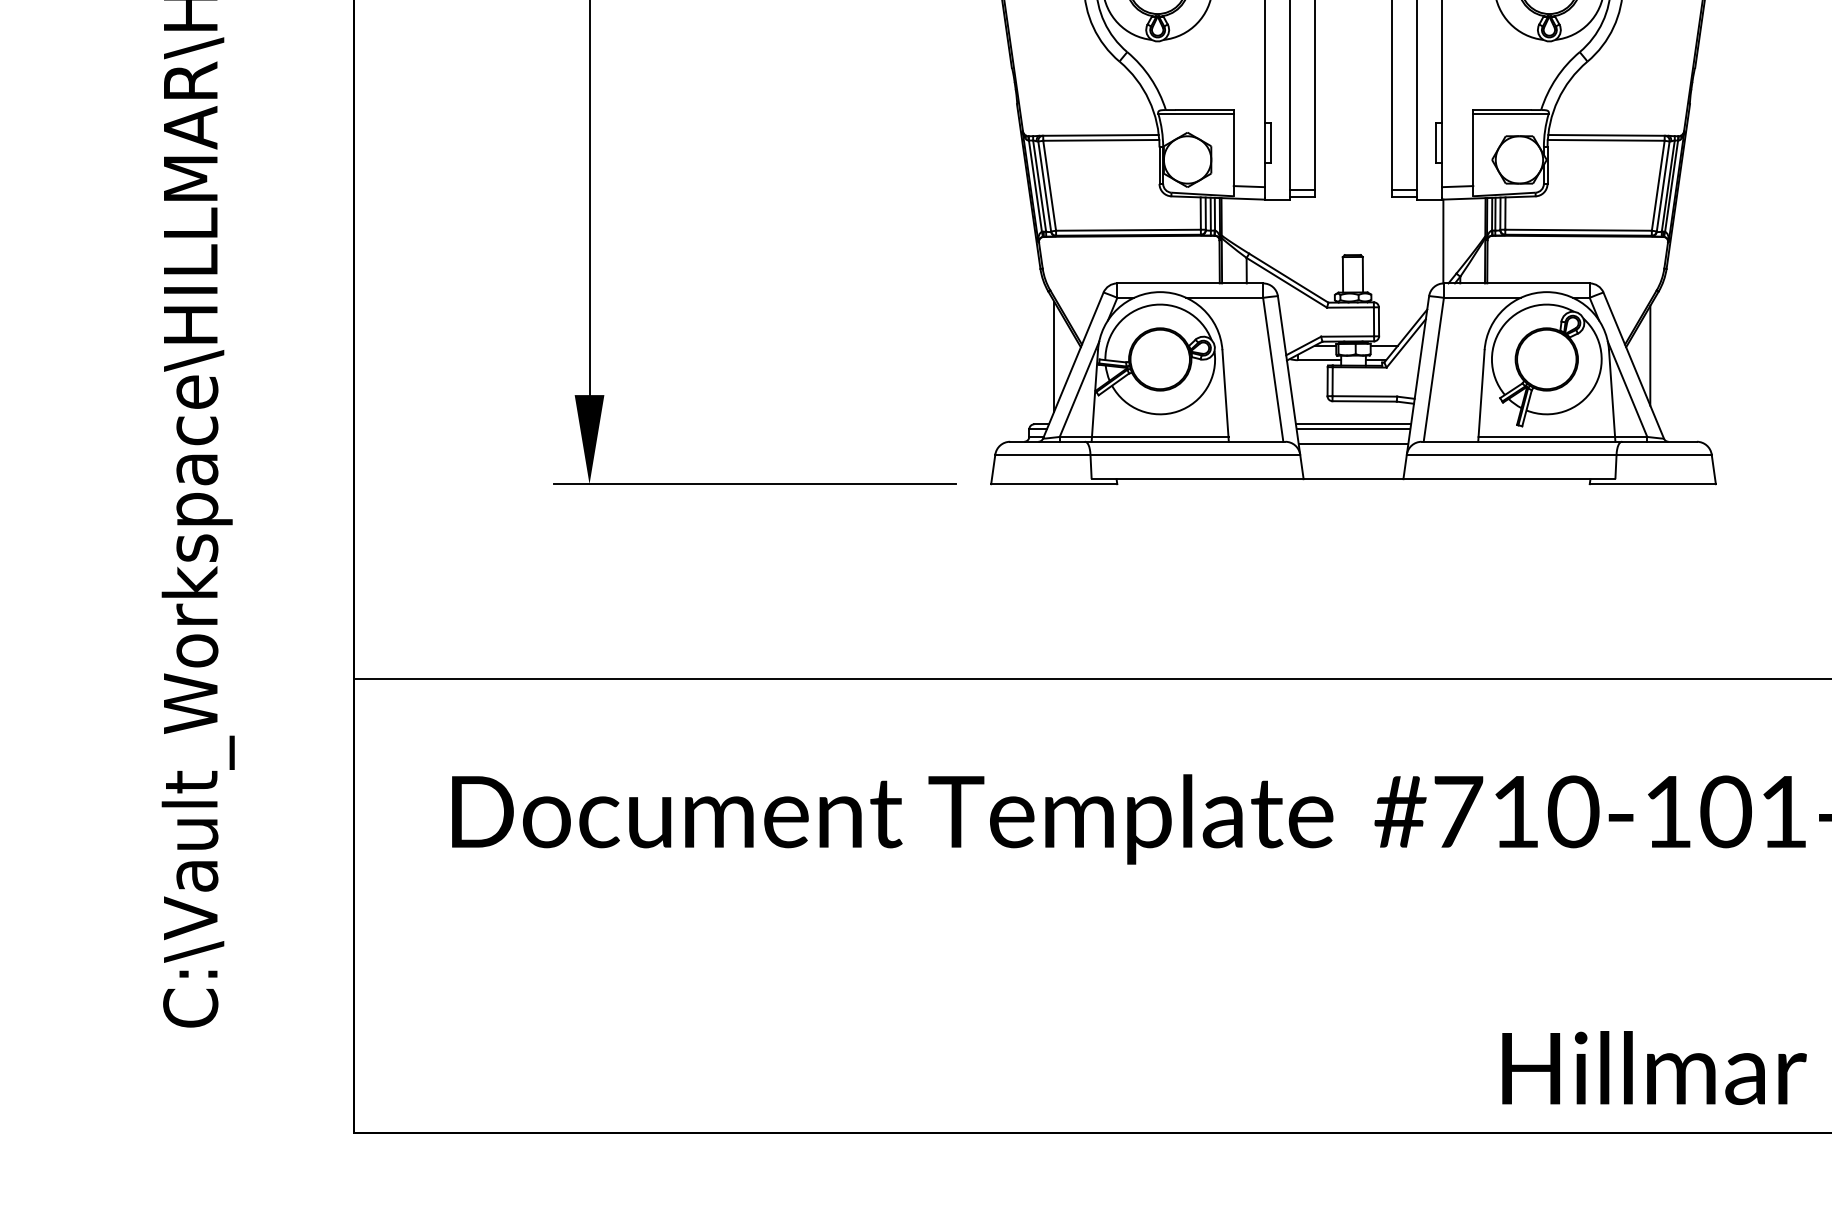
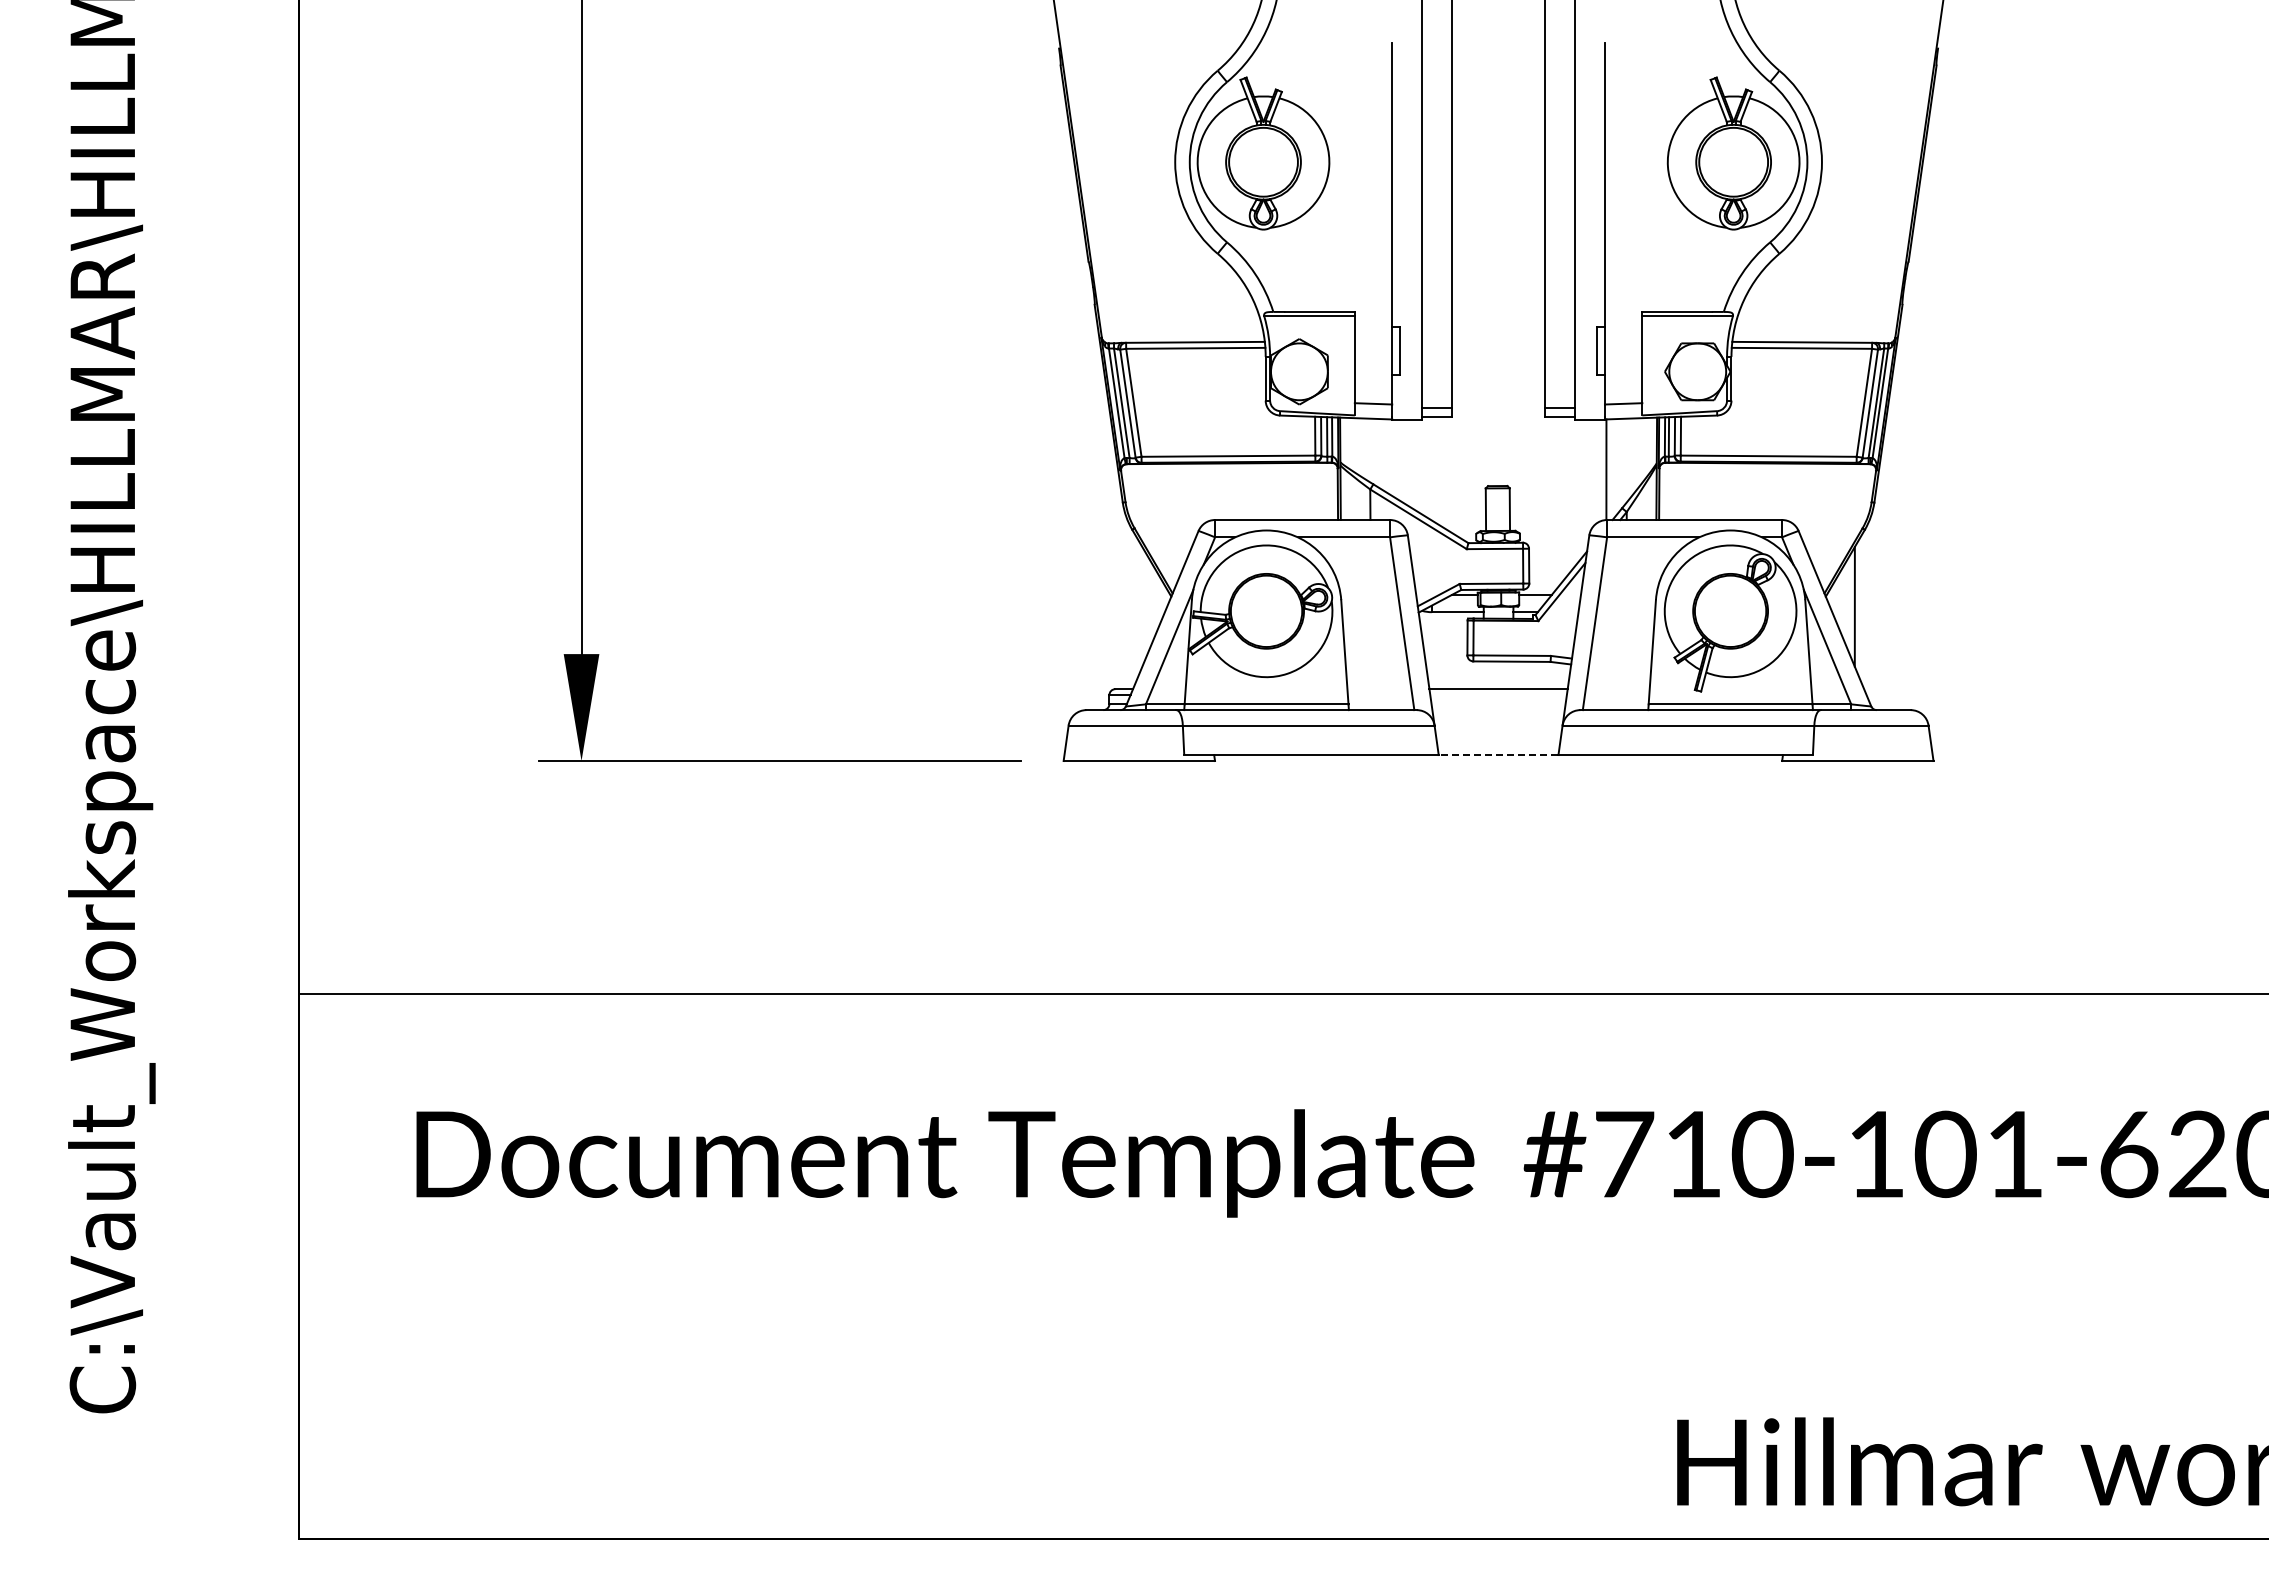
line: (1054, 356) -> (1139, 607), removed
line: (1353, 429) -> (1498, 695), removed
line: (1353, 443) -> (1498, 712), removed
line: (1353, 479) -> (1498, 755), solid -> dashed

